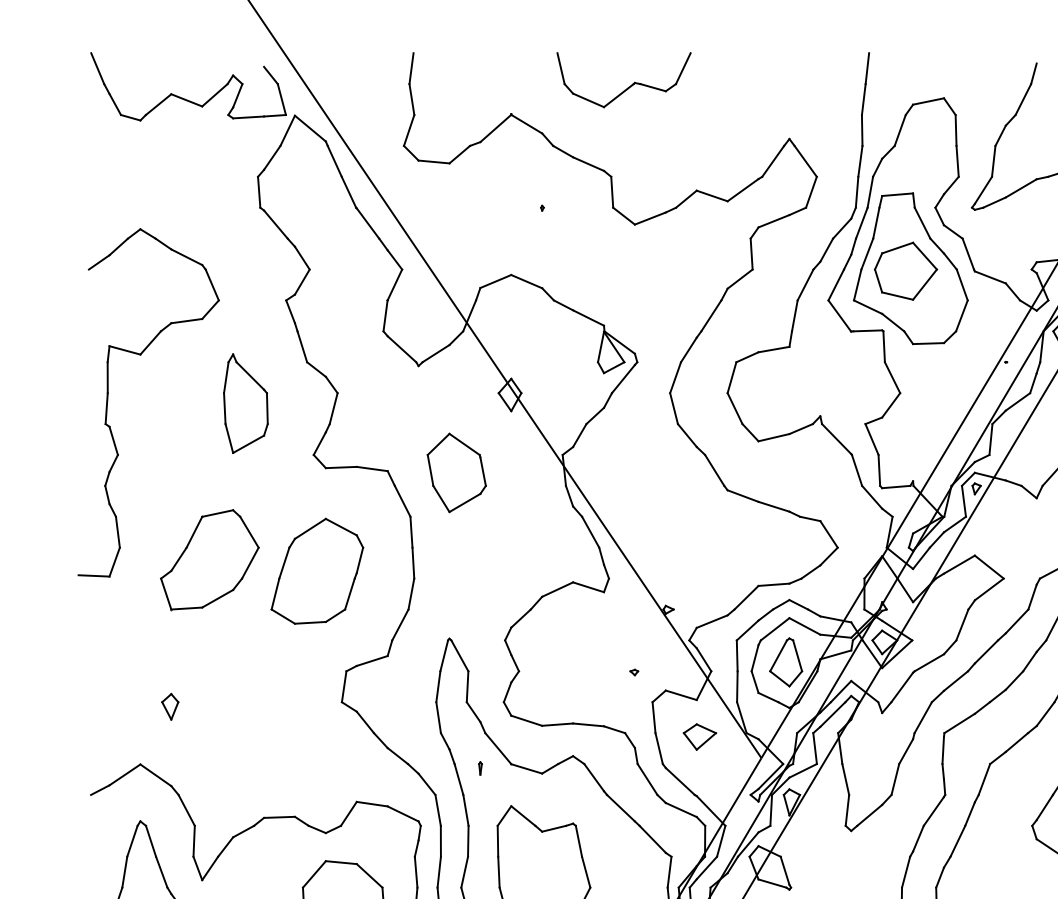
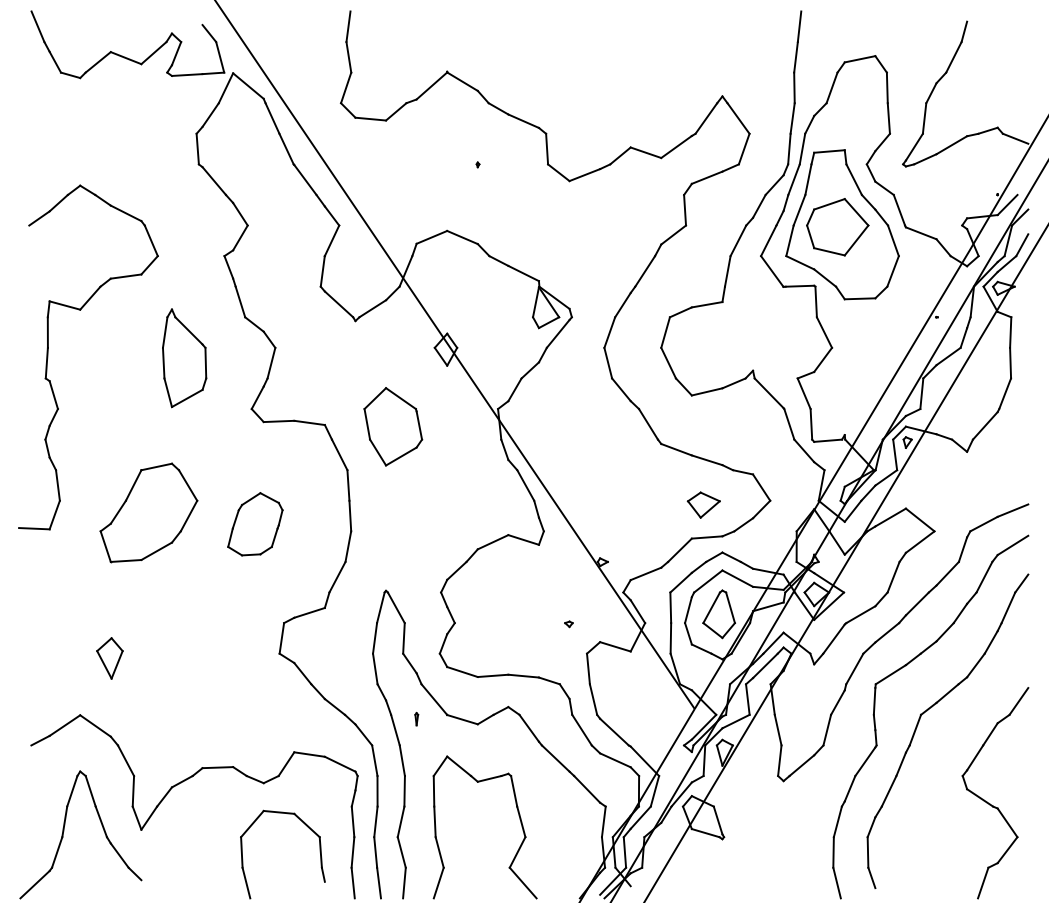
part: (629, 85) -> (564, 43), removed
part: (317, 571) -> (255, 524), size x0.6
part: (170, 706) -> (109, 657), size x1.6
part: (699, 736) -> (703, 504), moved

